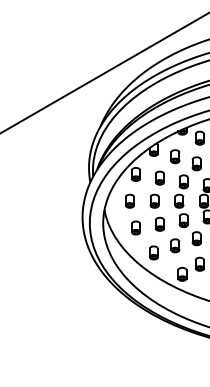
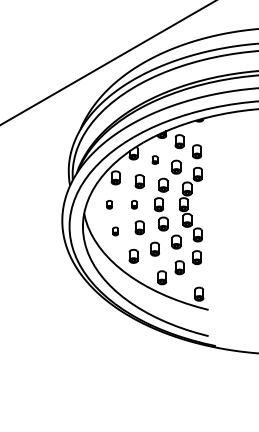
part: (174, 156) -> (154, 159), size x0.6
part: (129, 201) -> (109, 204), size x0.6
part: (154, 201) -> (134, 204), size x0.6
part: (135, 228) -> (115, 231), size x0.6

